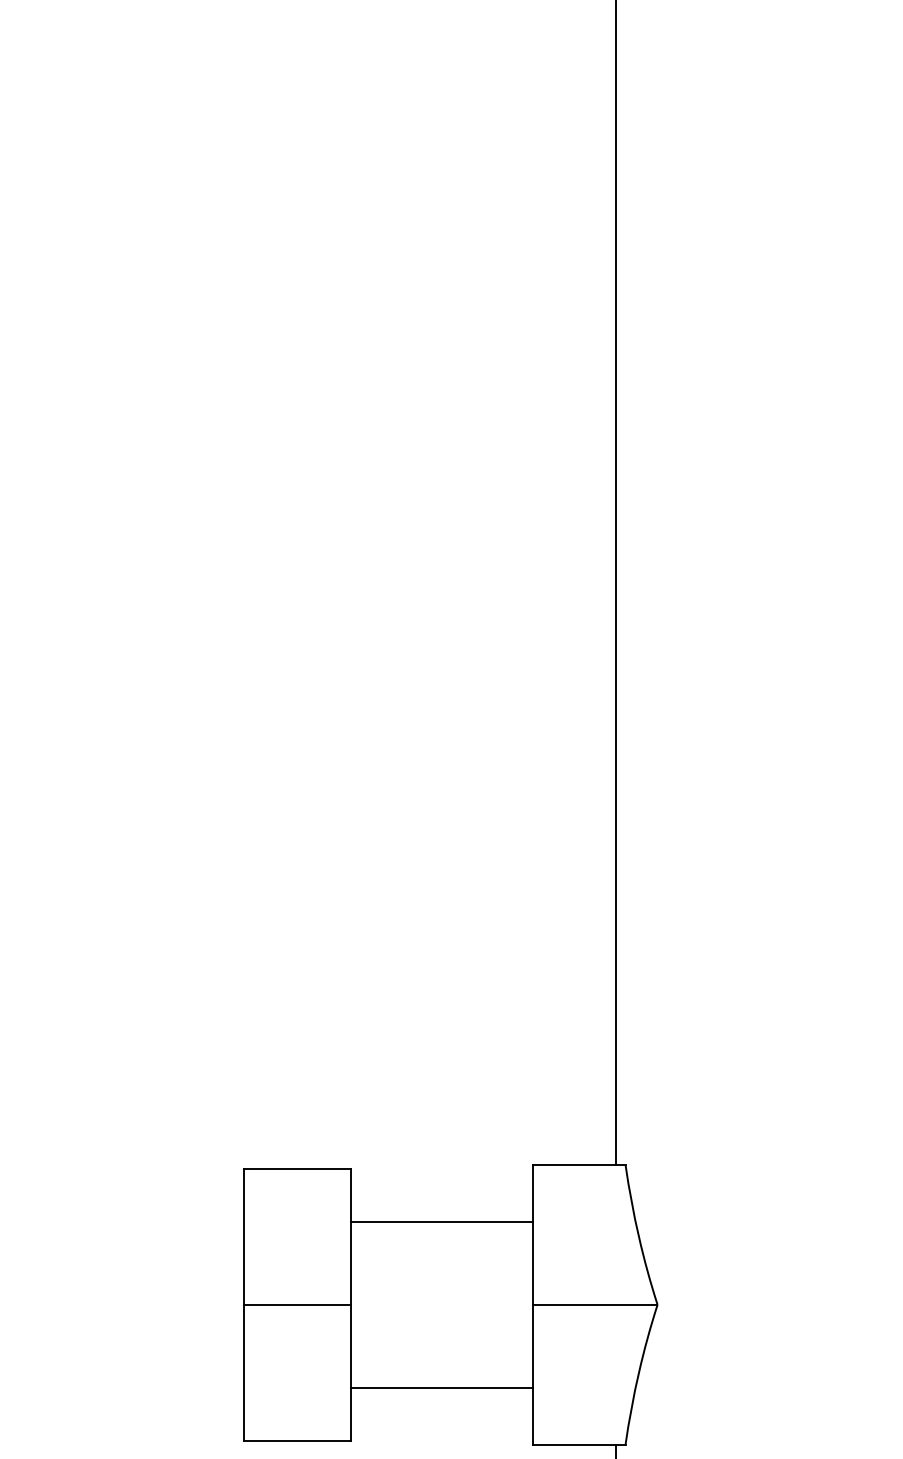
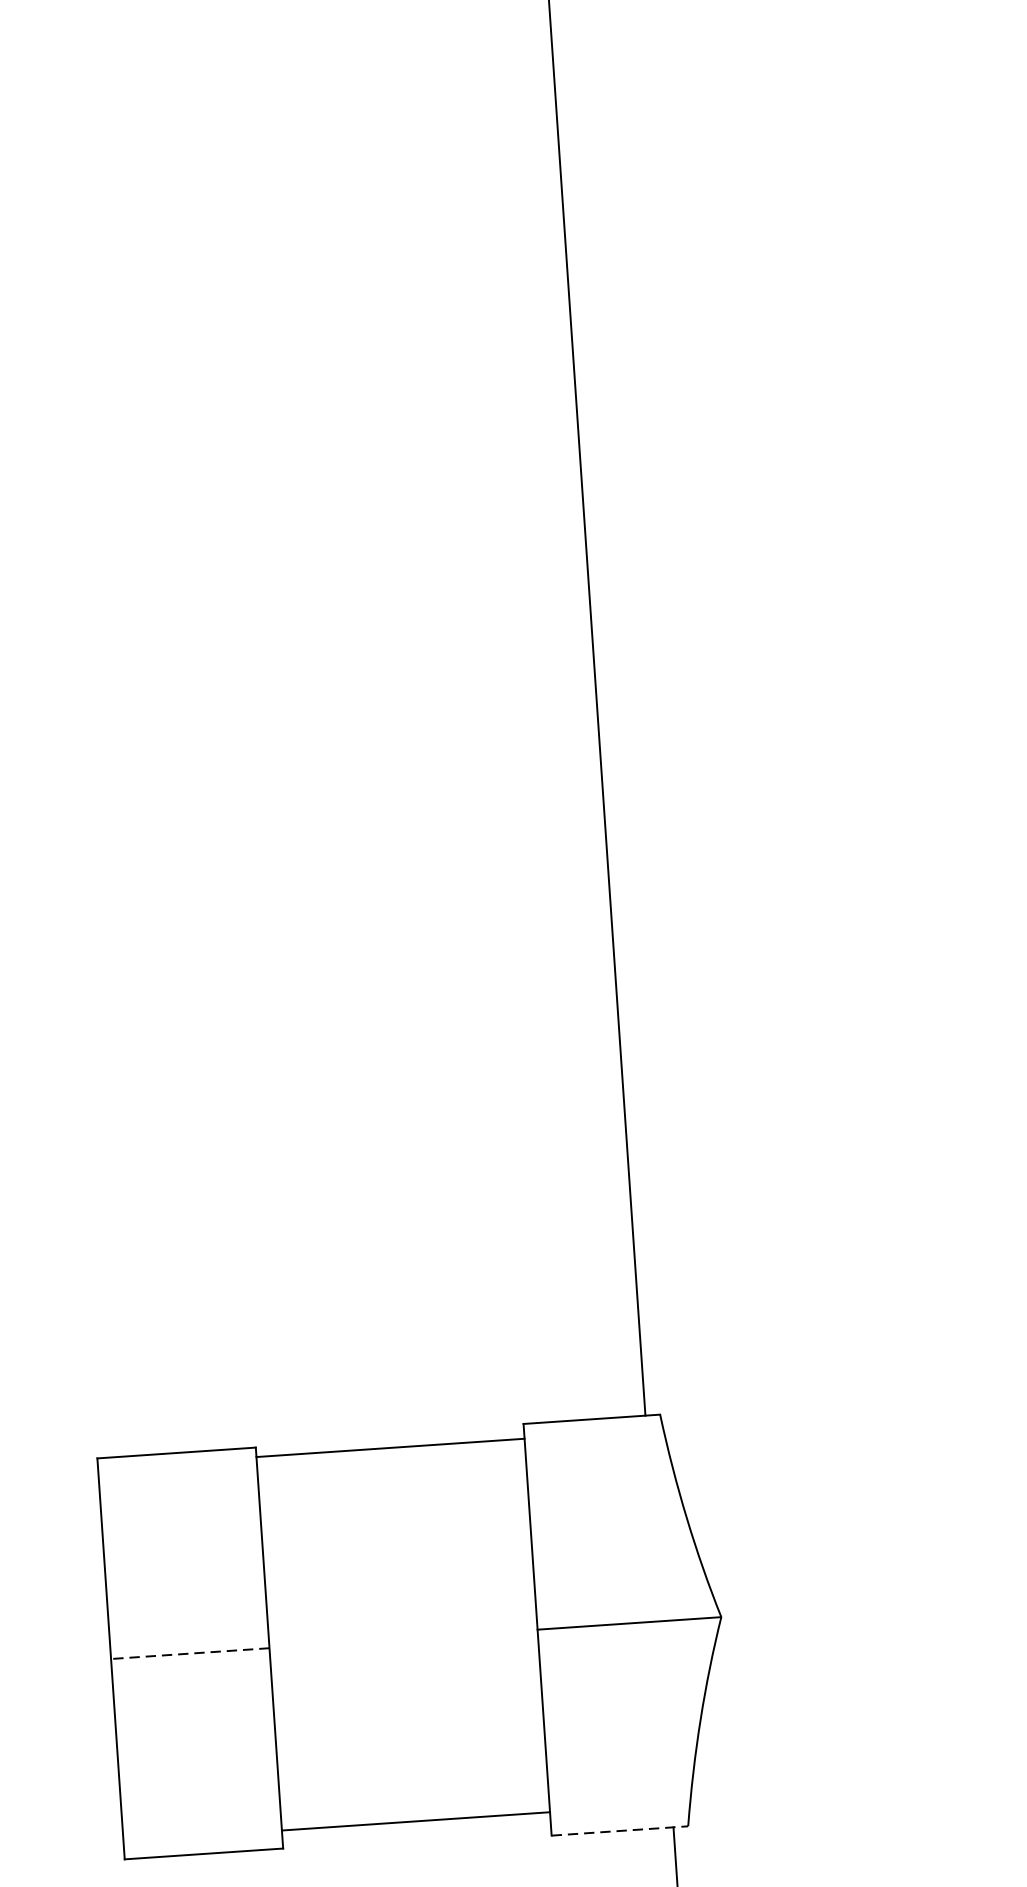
line: (441, 1222) -> (389, 1448), moved
line: (297, 1304) -> (190, 1652), solid -> dashed
line: (441, 1387) -> (415, 1821), moved
line: (579, 1444) -> (620, 1830), solid -> dashed

